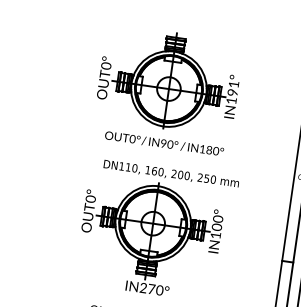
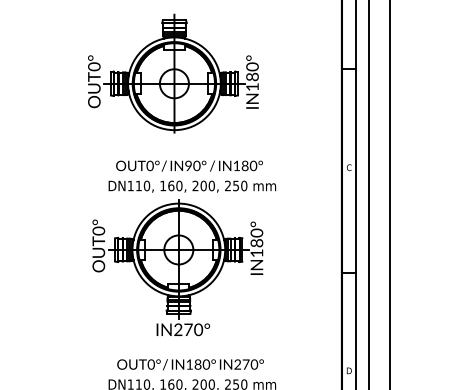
text: (233, 88) -> (252, 71), IN191° -> IN180°
text: (164, 143) -> (189, 165), moved
text: (216, 226) -> (256, 242), IN100° -> IN180°

